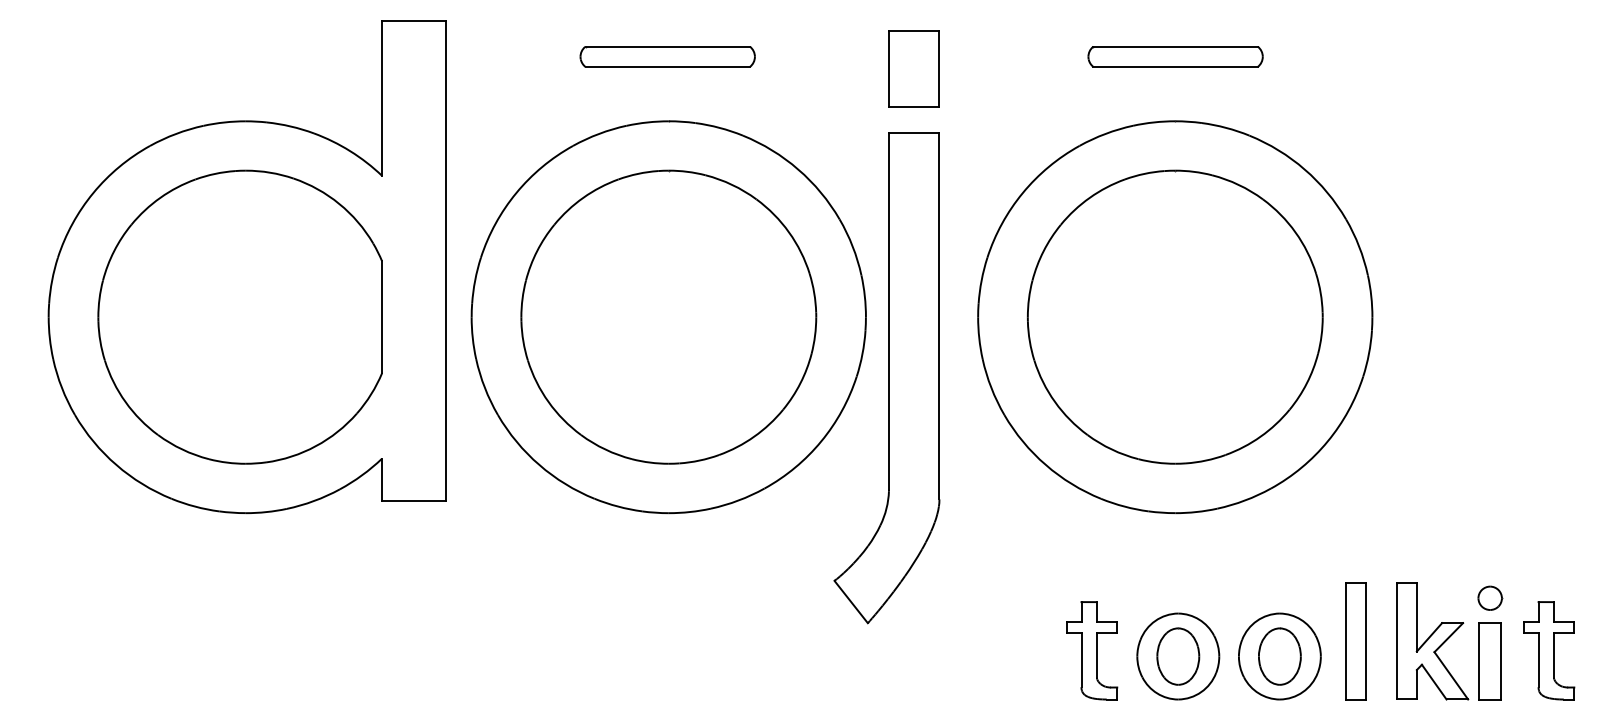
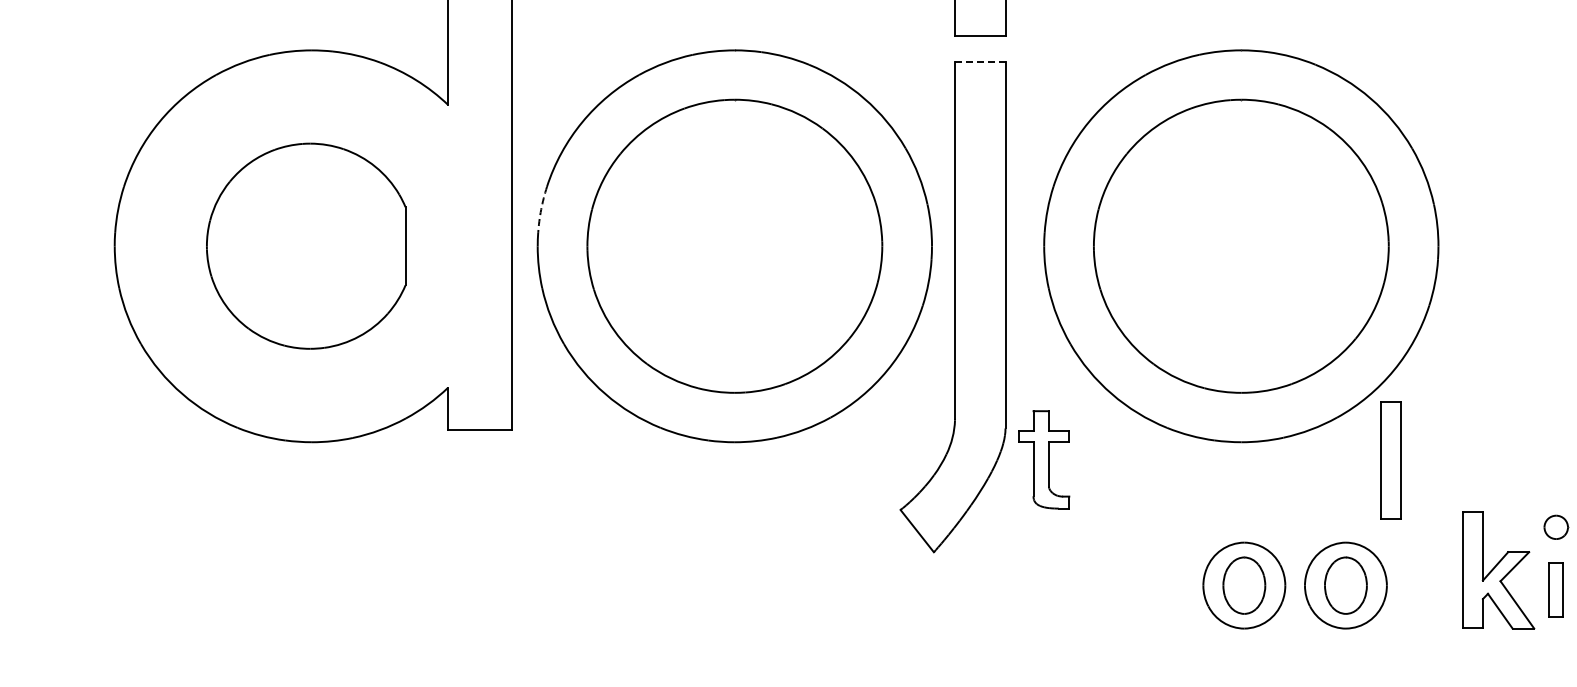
line: (914, 132) -> (980, 61), solid -> dashed
arc: (475, 280) -> (541, 209), solid -> dashed
part: (239, 316) -> (305, 245), size x0.7
part: (1355, 641) -> (1390, 460), moved
part: (1092, 650) -> (1044, 459), moved
part: (1489, 661) -> (1555, 590), size x0.7

